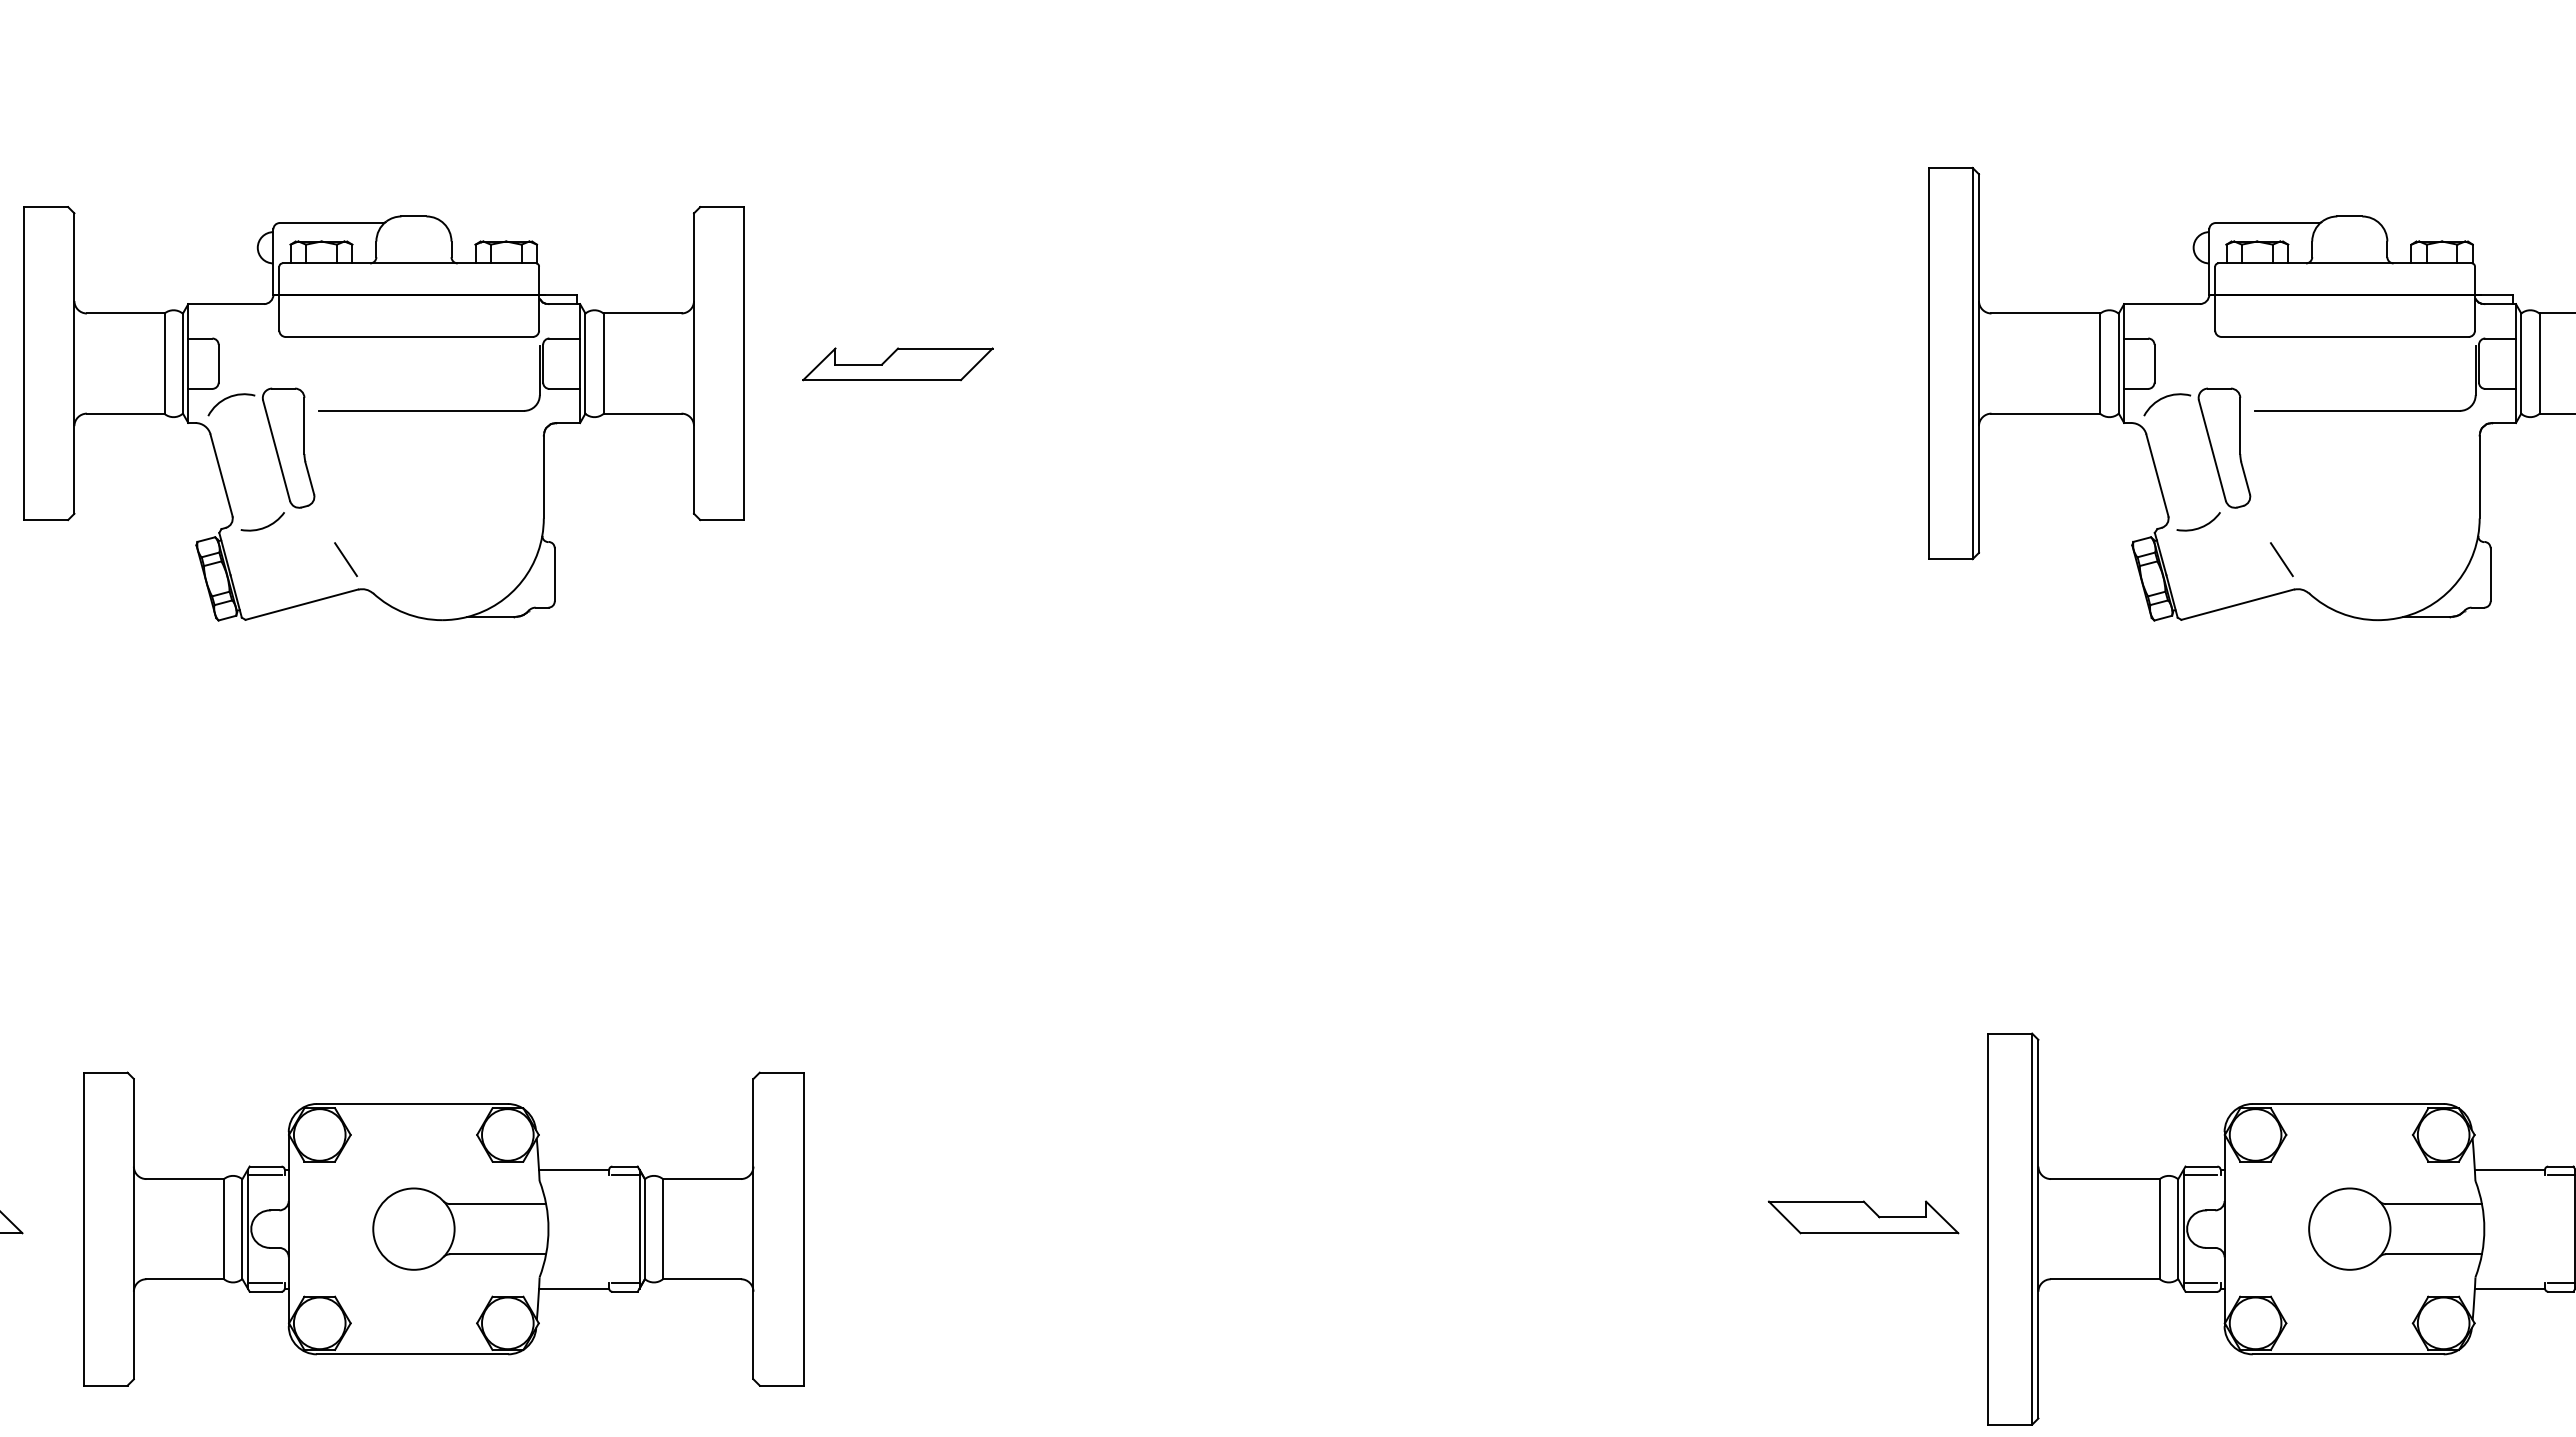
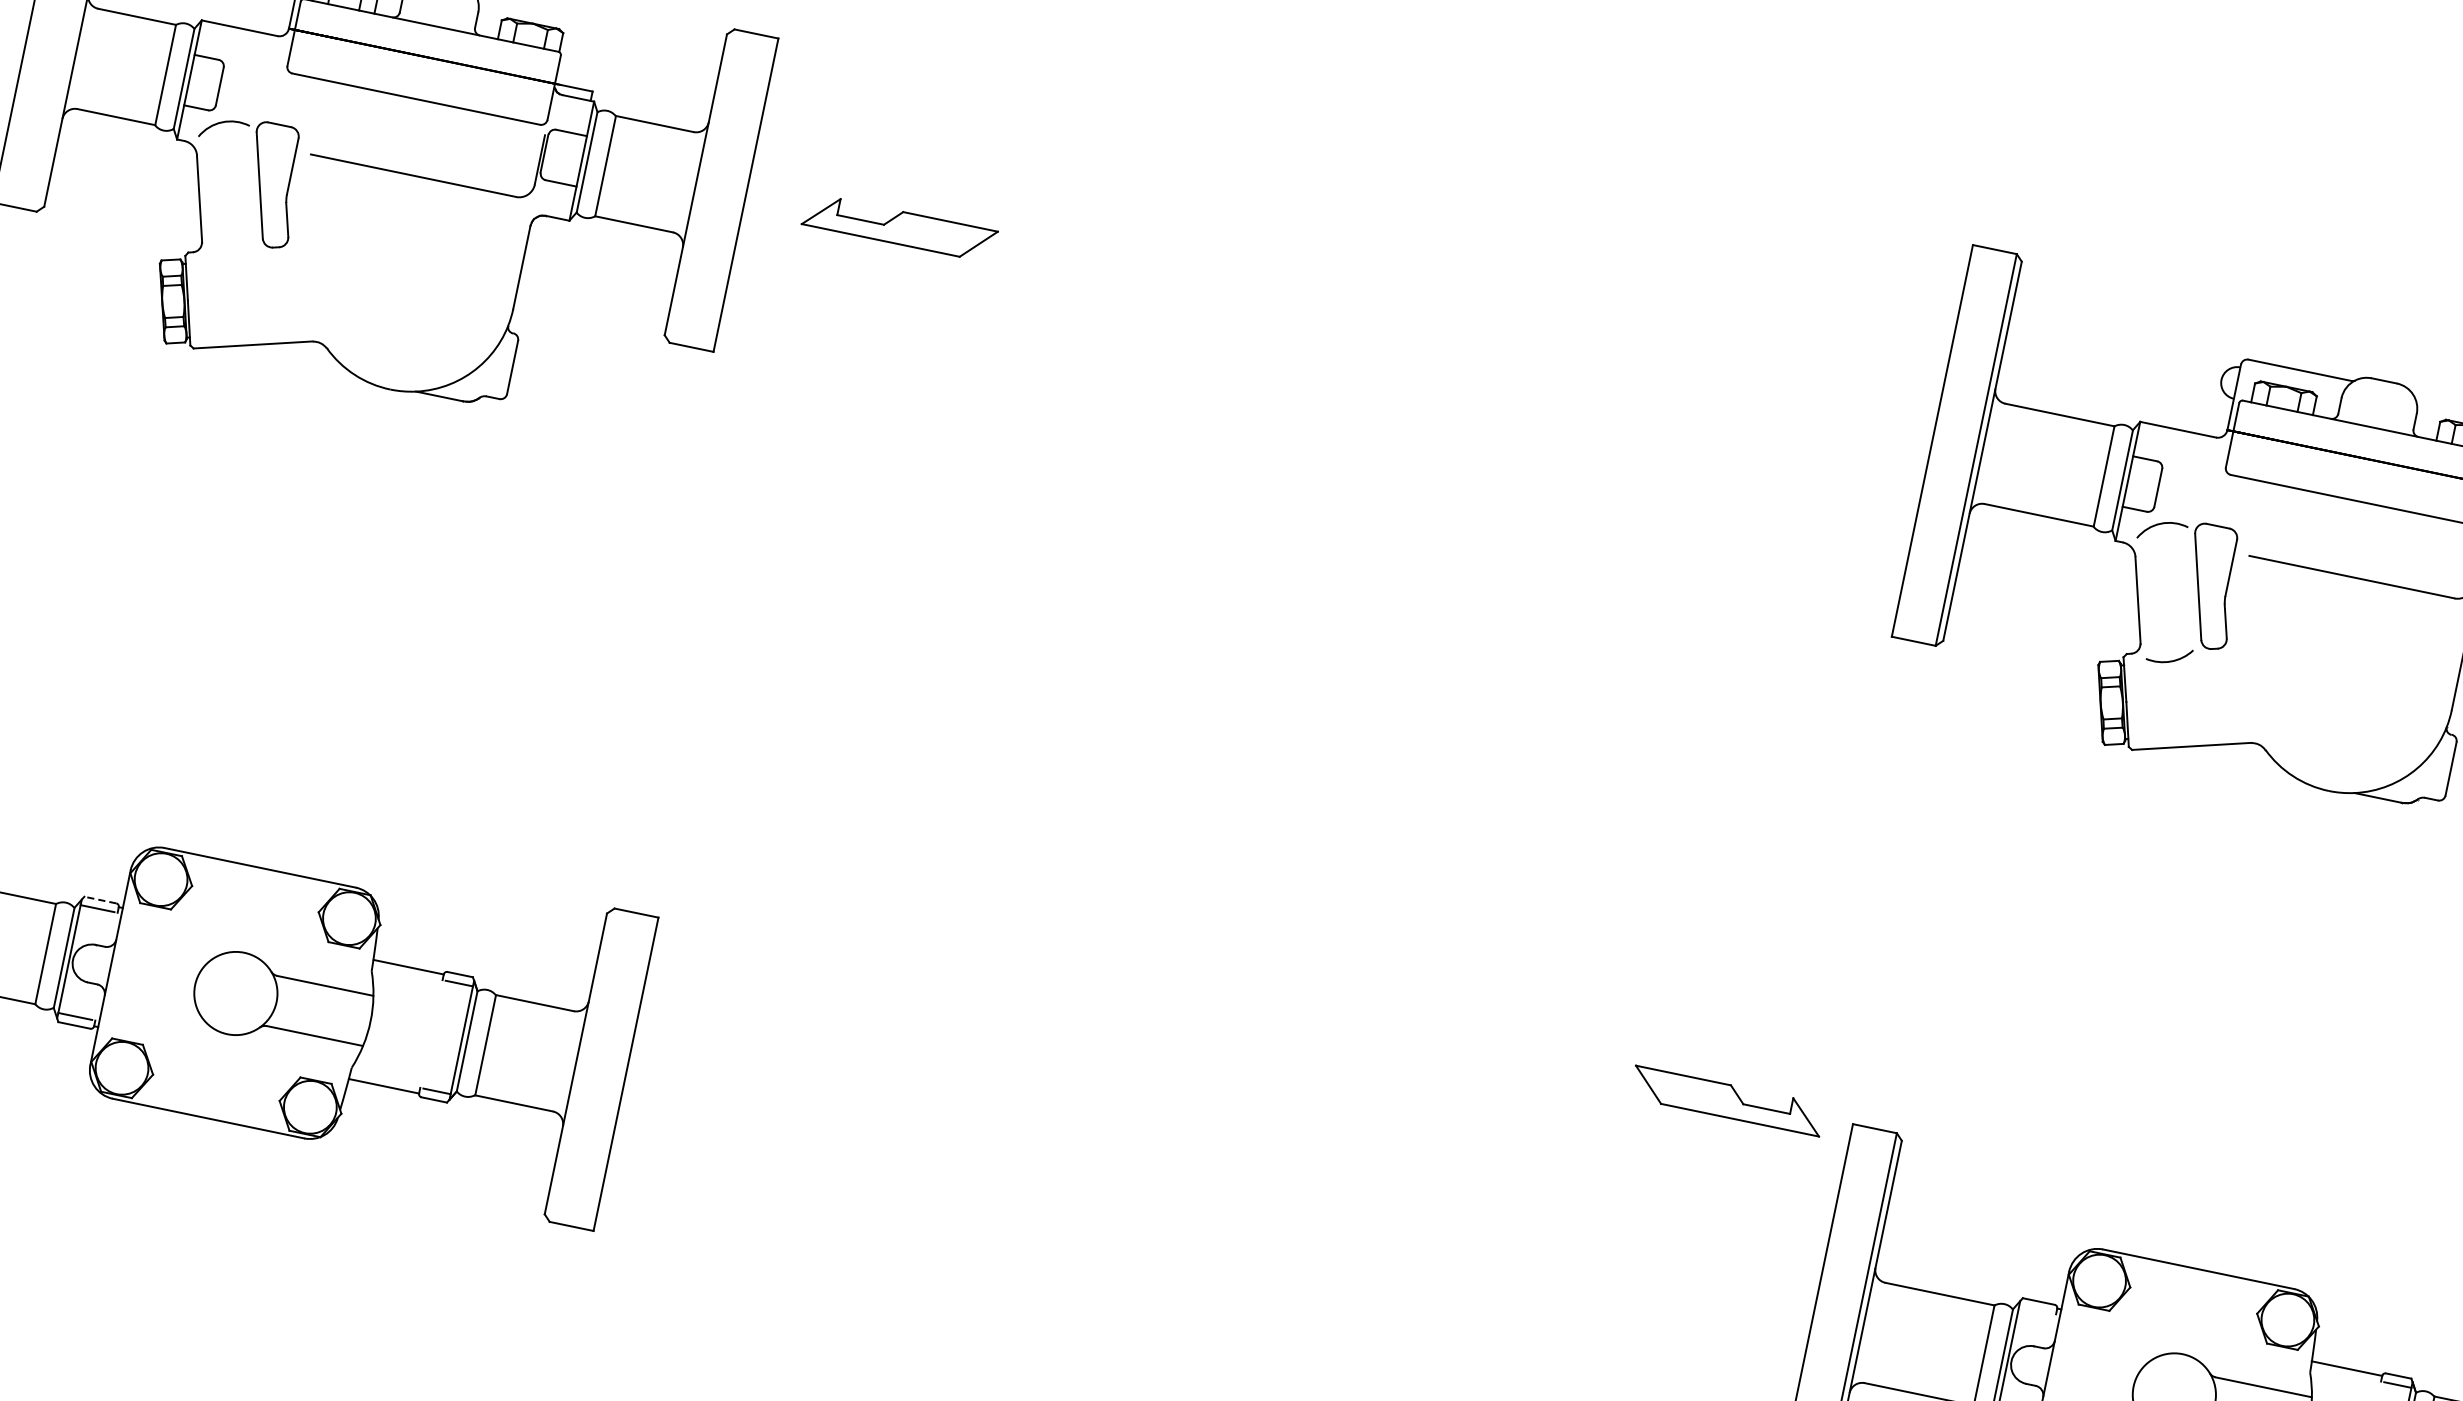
arc: (264, 526) -> (231, 258), removed
line: (345, 559) -> (306, 308), removed
line: (2281, 559) -> (2244, 710), removed
line: (265, 1166) -> (100, 899), solid -> dashed
line: (2200, 1175) -> (2035, 1310), removed
part: (1863, 1217) -> (1727, 1101), moved

